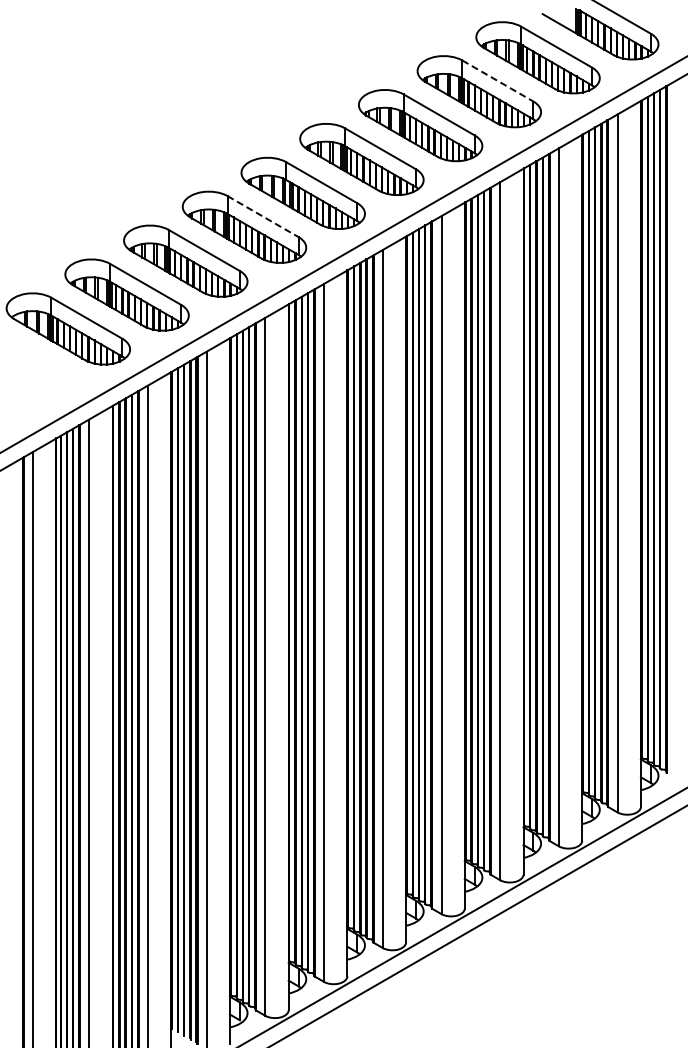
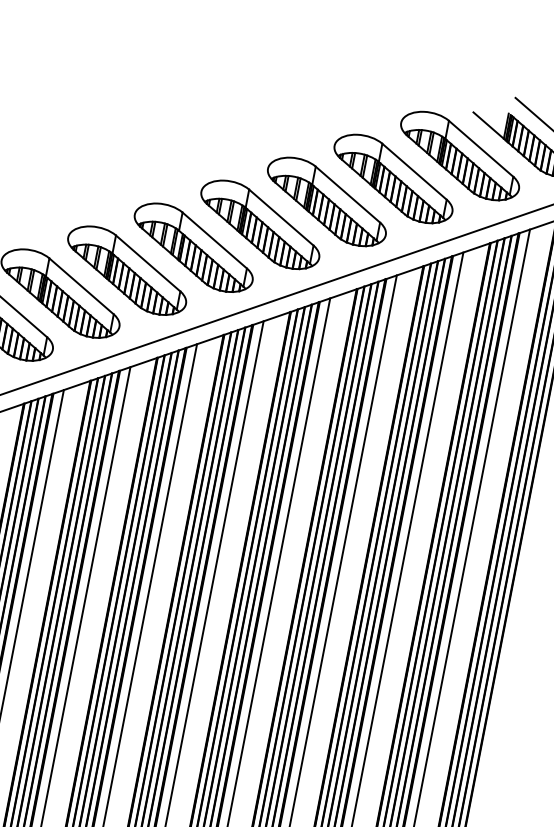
line: (498, 81) -> (415, 172), dashed -> solid
line: (263, 216) -> (148, 263), dashed -> solid

